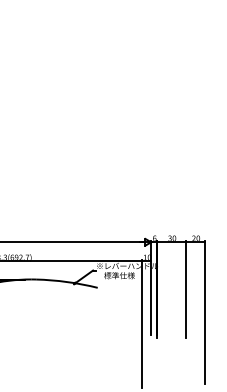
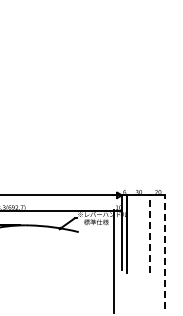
line: (185, 289) -> (149, 233), solid -> dashed
line: (205, 311) -> (165, 251), solid -> dashed

